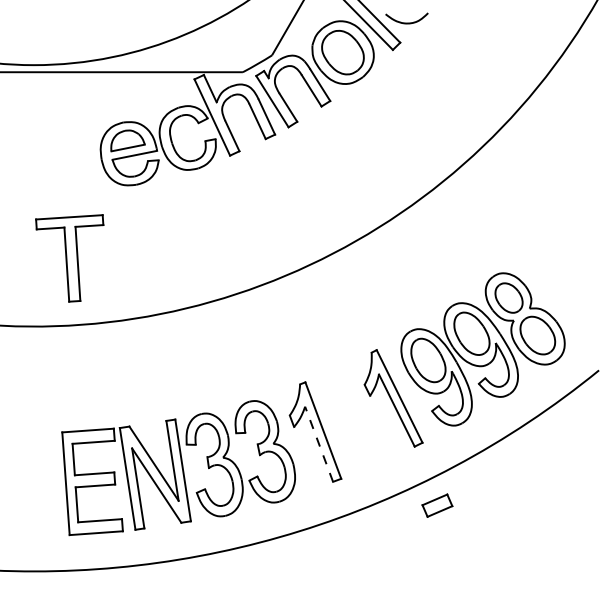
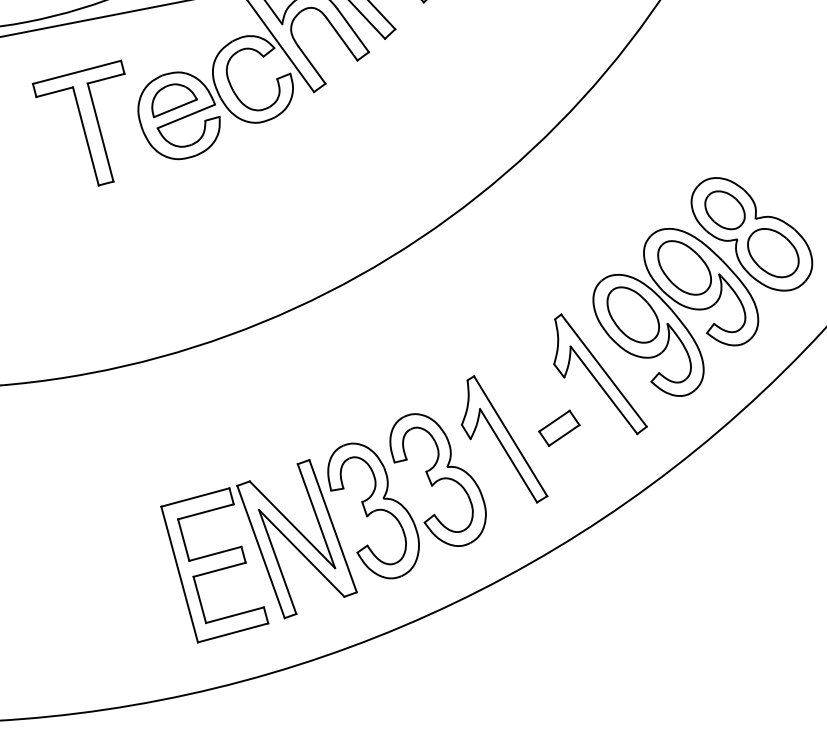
part: (69, 258) -> (87, 127), moved
line: (318, 443) -> (507, 454), dashed -> solid
part: (437, 505) -> (559, 428), moved

